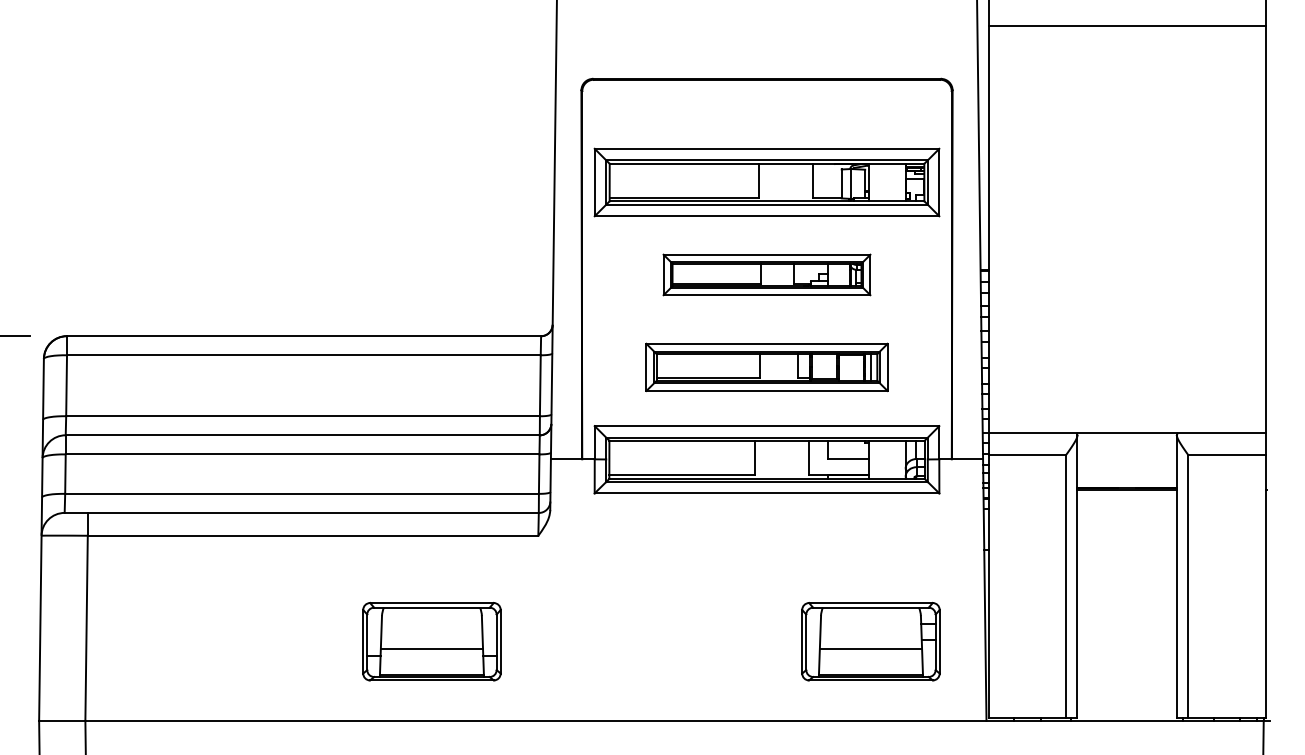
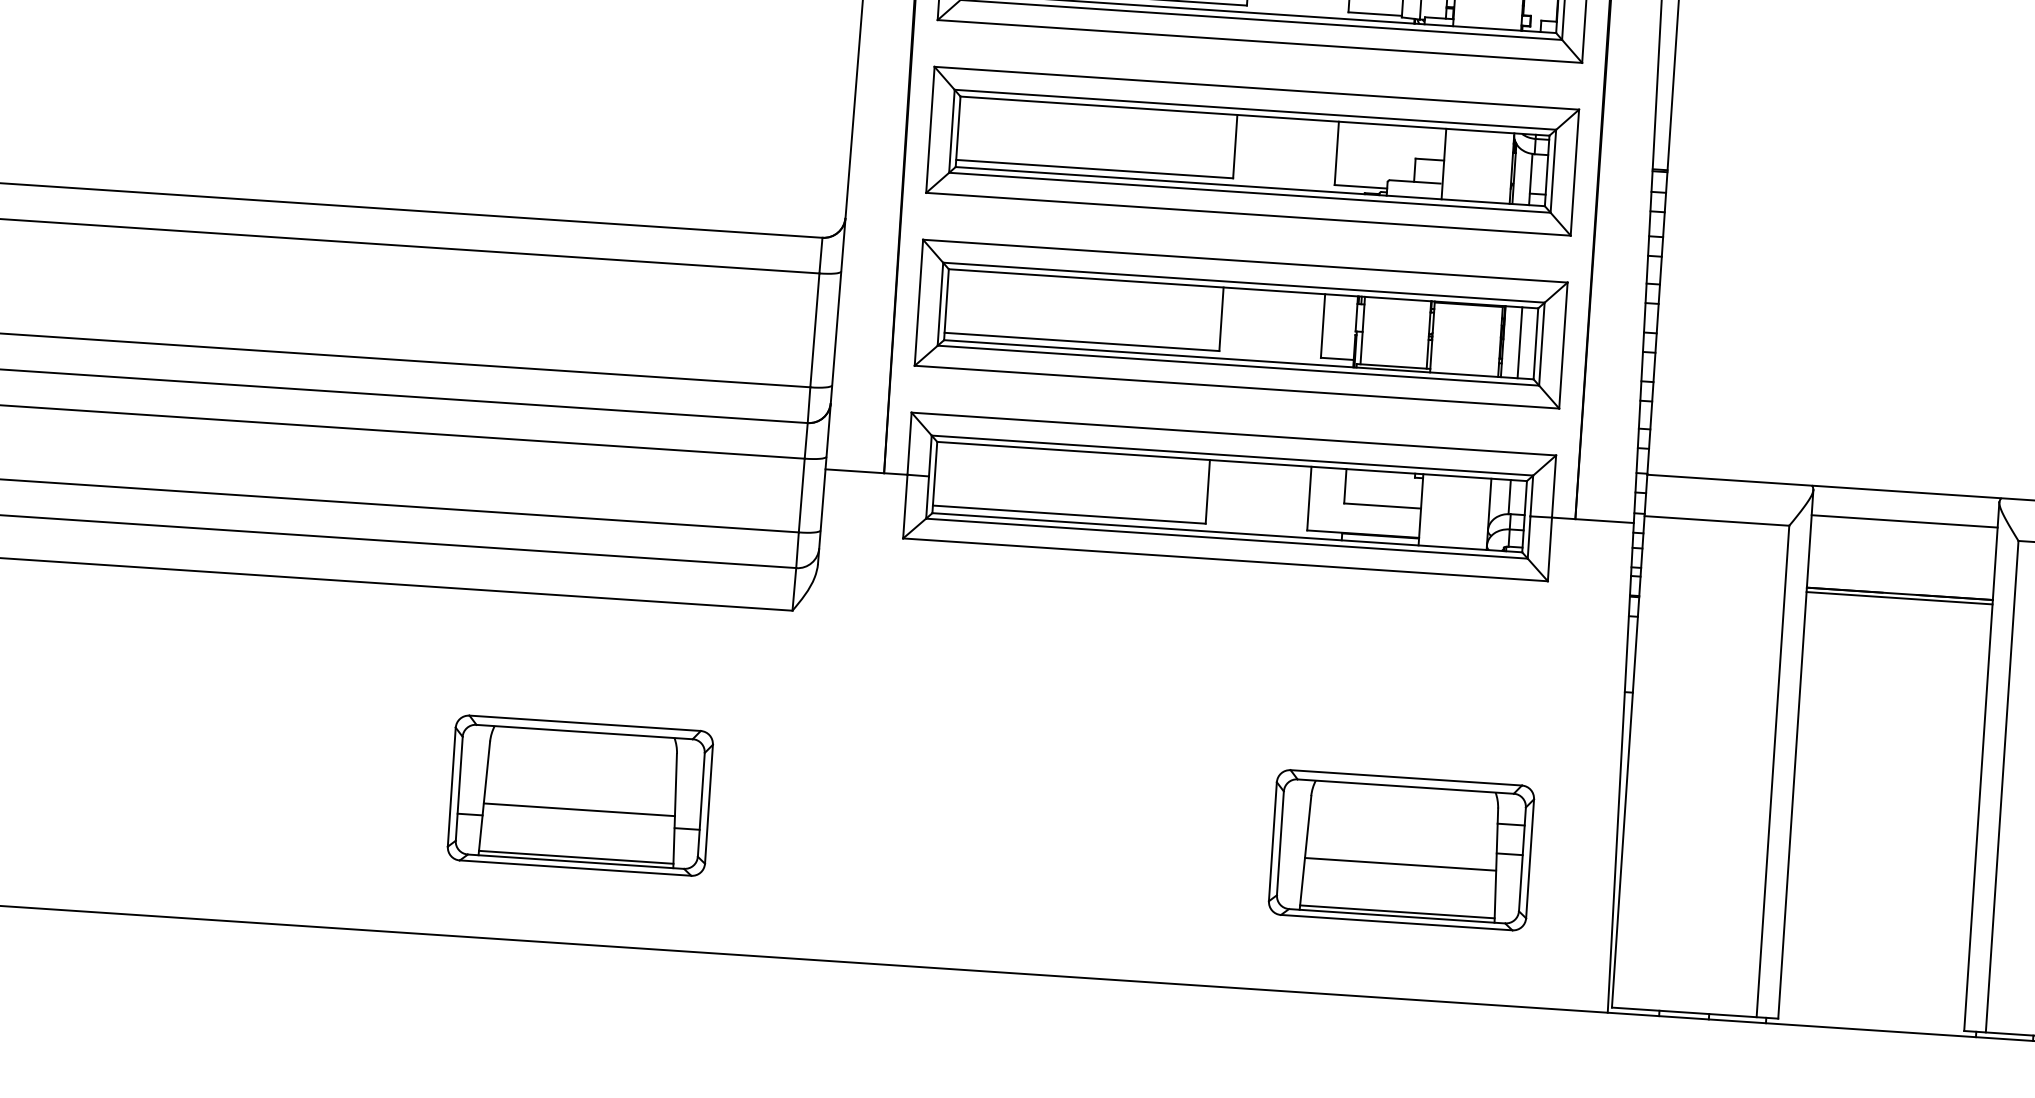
part: (766, 274) -> (1251, 150), size x1.67
part: (766, 367) -> (1240, 324), size x1.43
line: (1126, 448) -> (1903, 520), added

